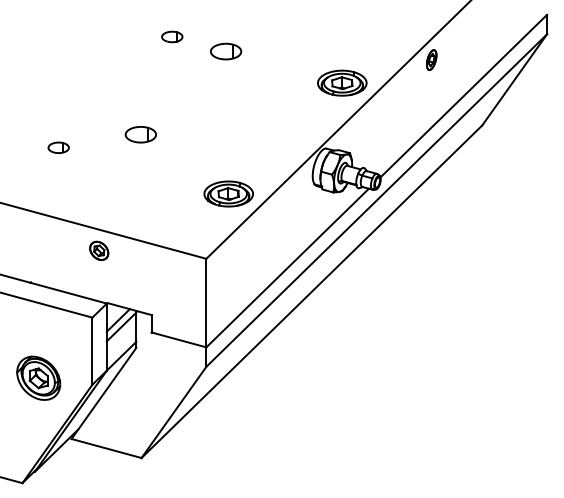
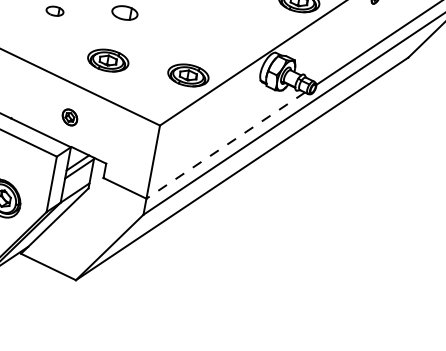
part: (131, 193) -> (108, 60), added
part: (99, 250) -> (70, 117), moved
line: (287, 268) -> (225, 145), solid -> dashed

